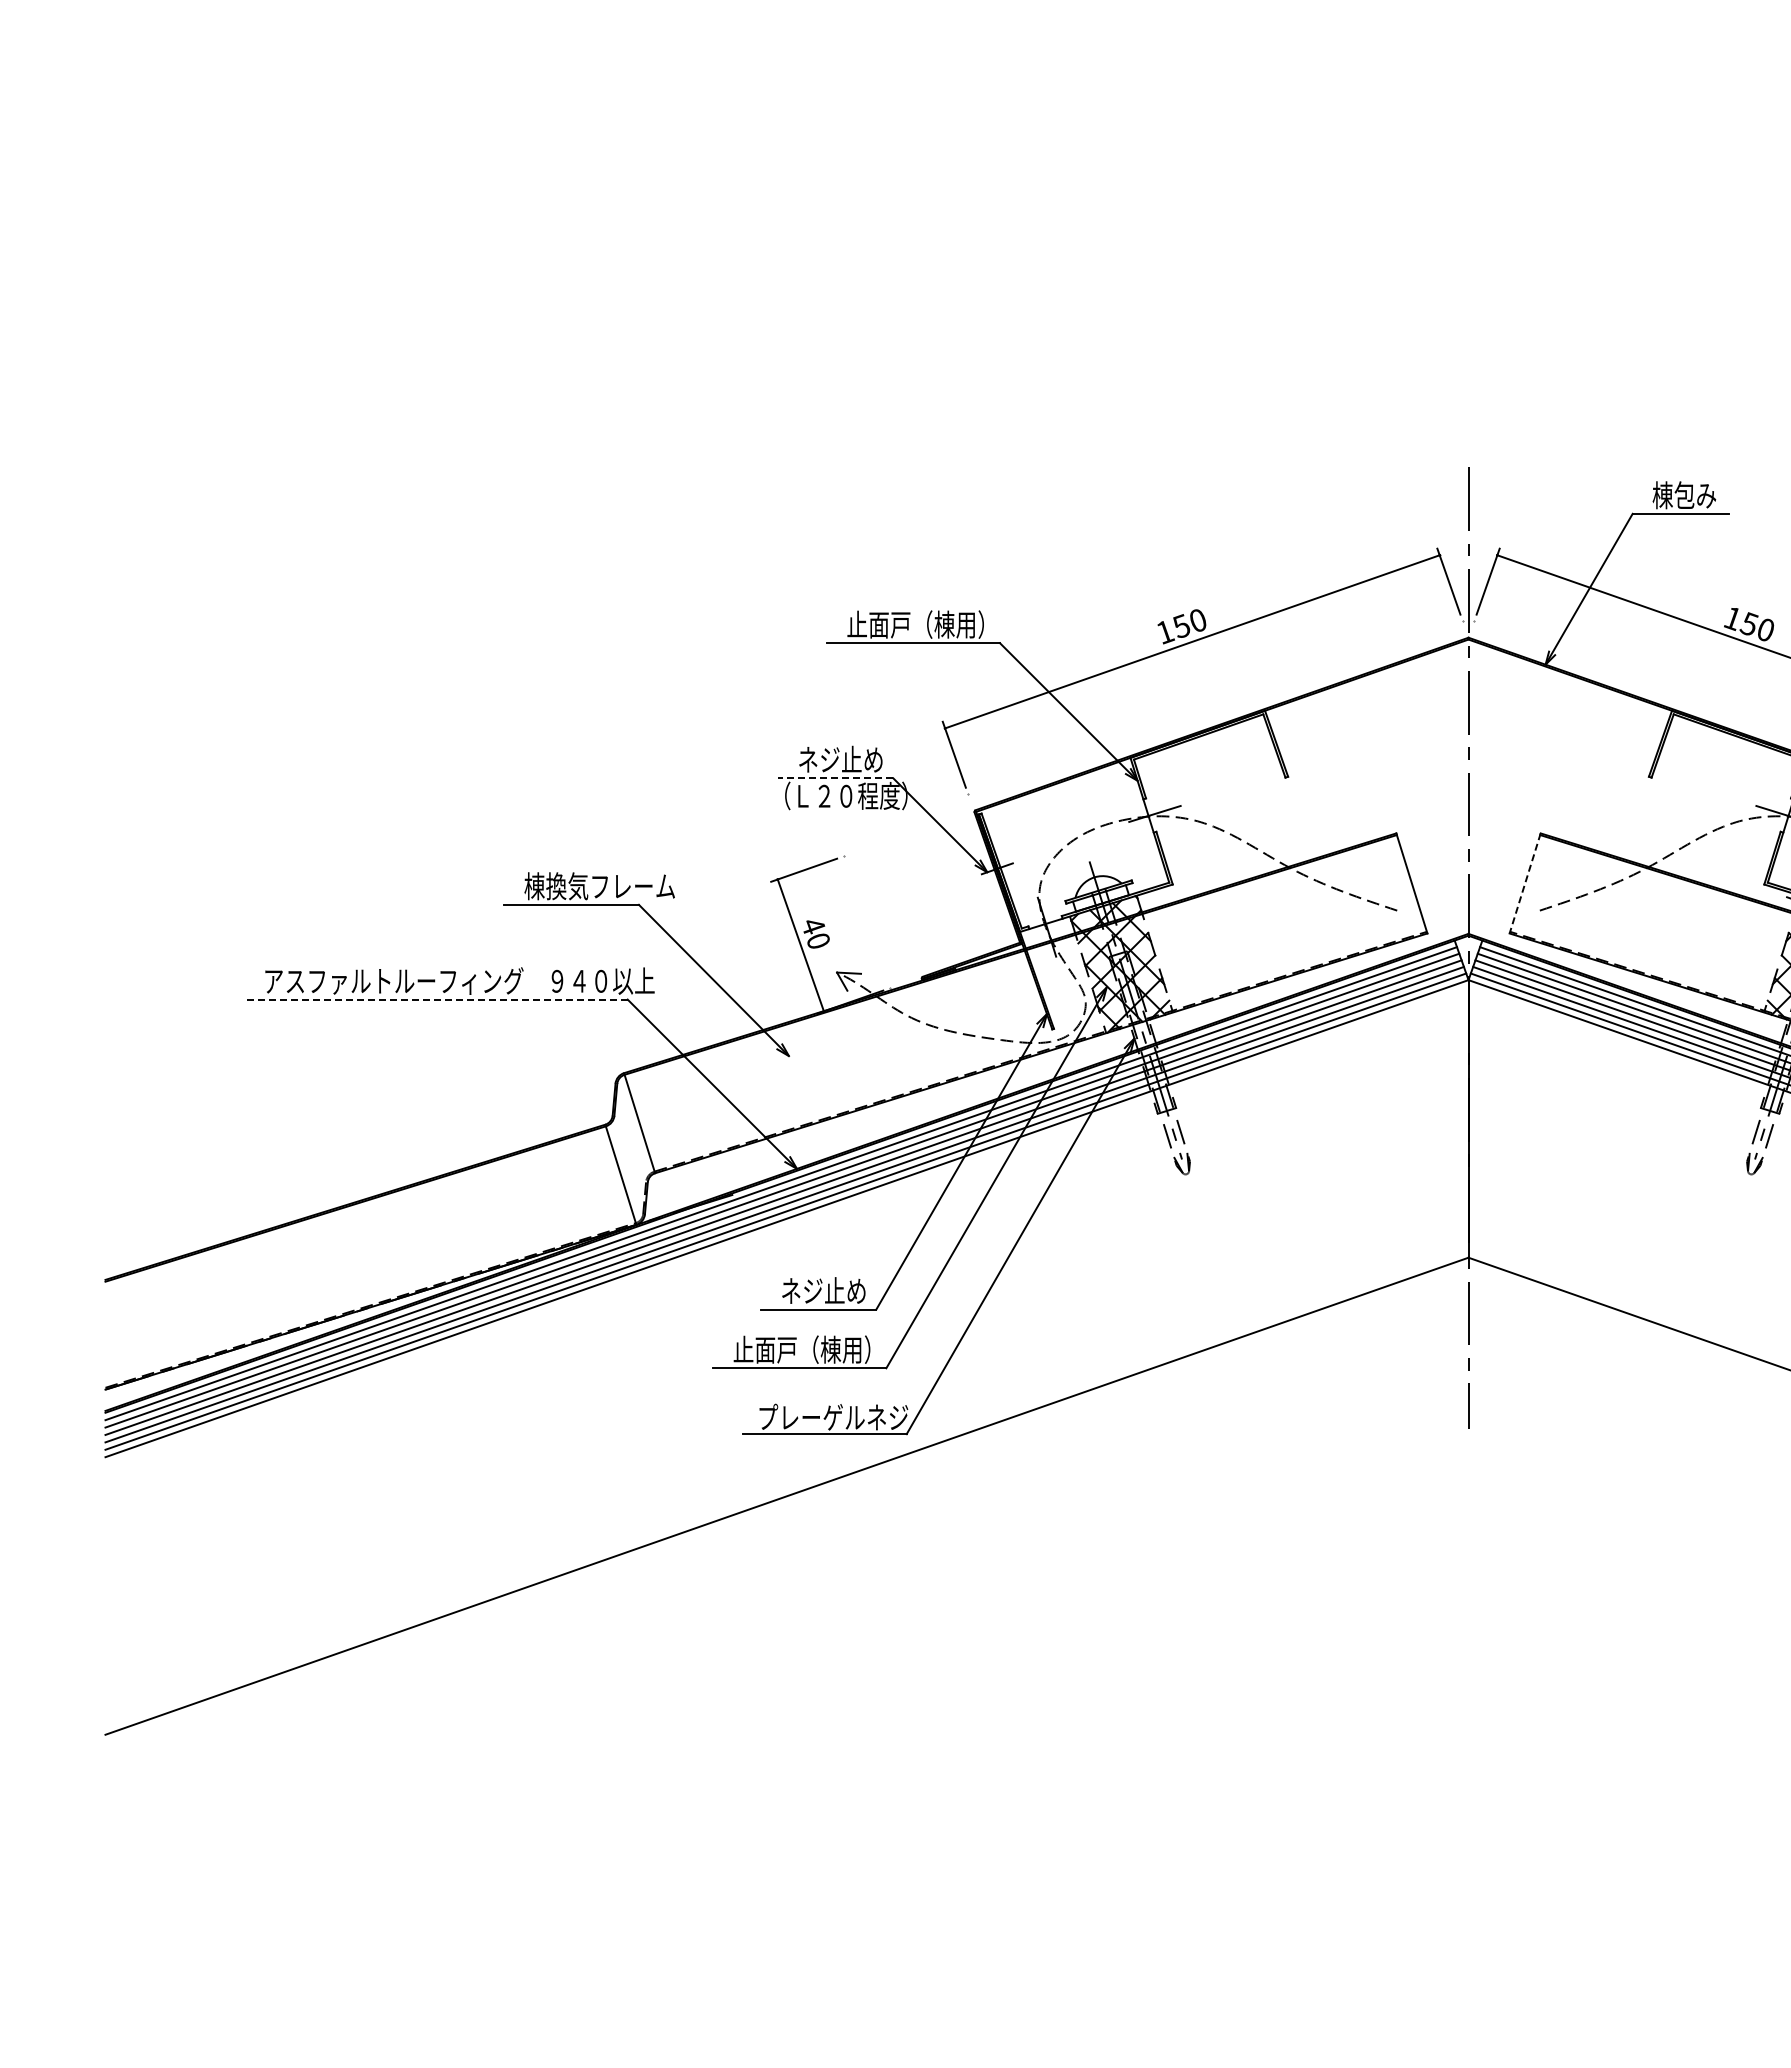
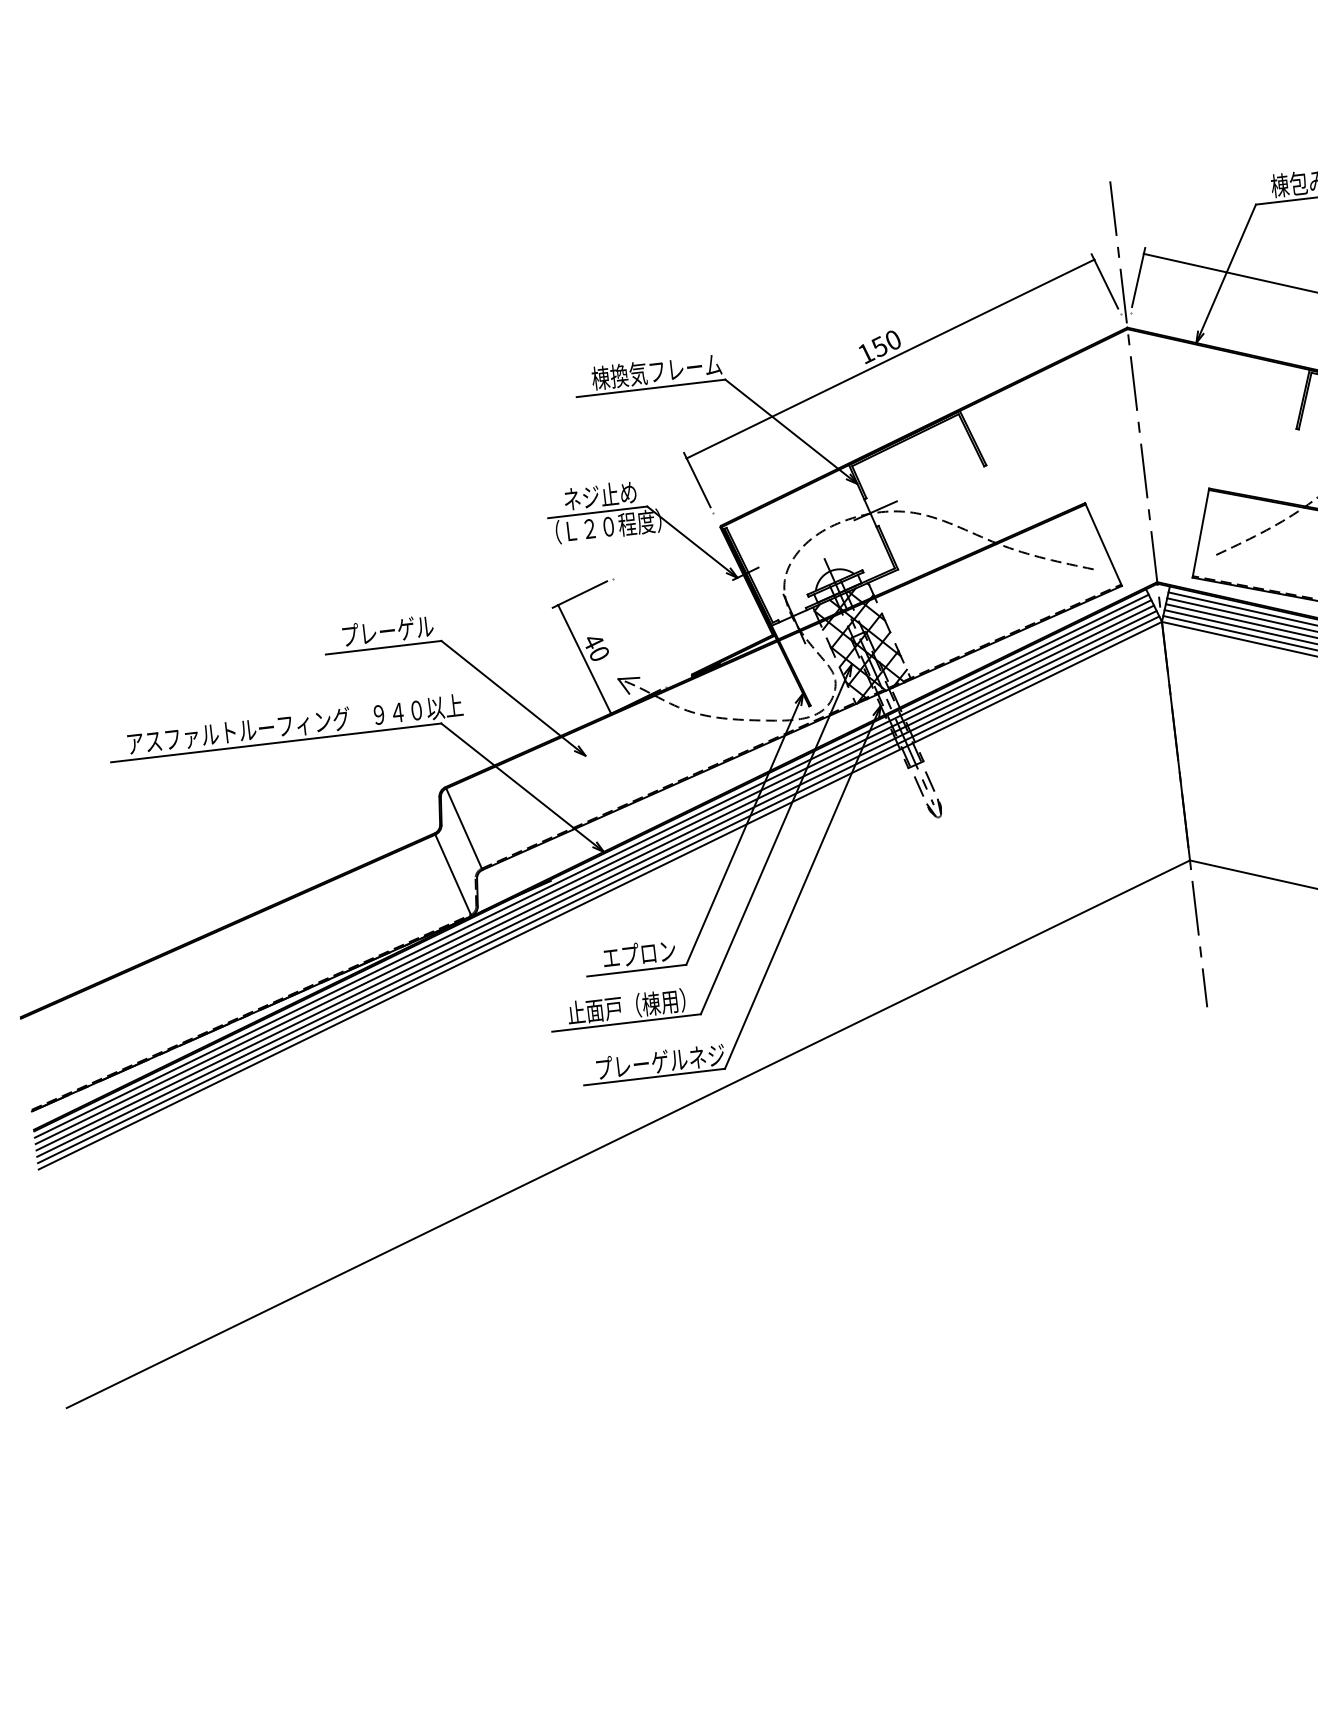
text: (922, 624) -> (656, 371), 止面戸（棟用） -> 棟換気フレーム
line: (835, 778) -> (597, 512), dashed -> solid
line: (1525, 883) -> (1201, 533), dashed -> solid
text: (599, 886) -> (405, 629), 棟換気フレーム -> プレーゲル
line: (435, 999) -> (276, 742), dashed -> solid
text: (823, 1290) -> (638, 953), ネジ止め -> エプロン

